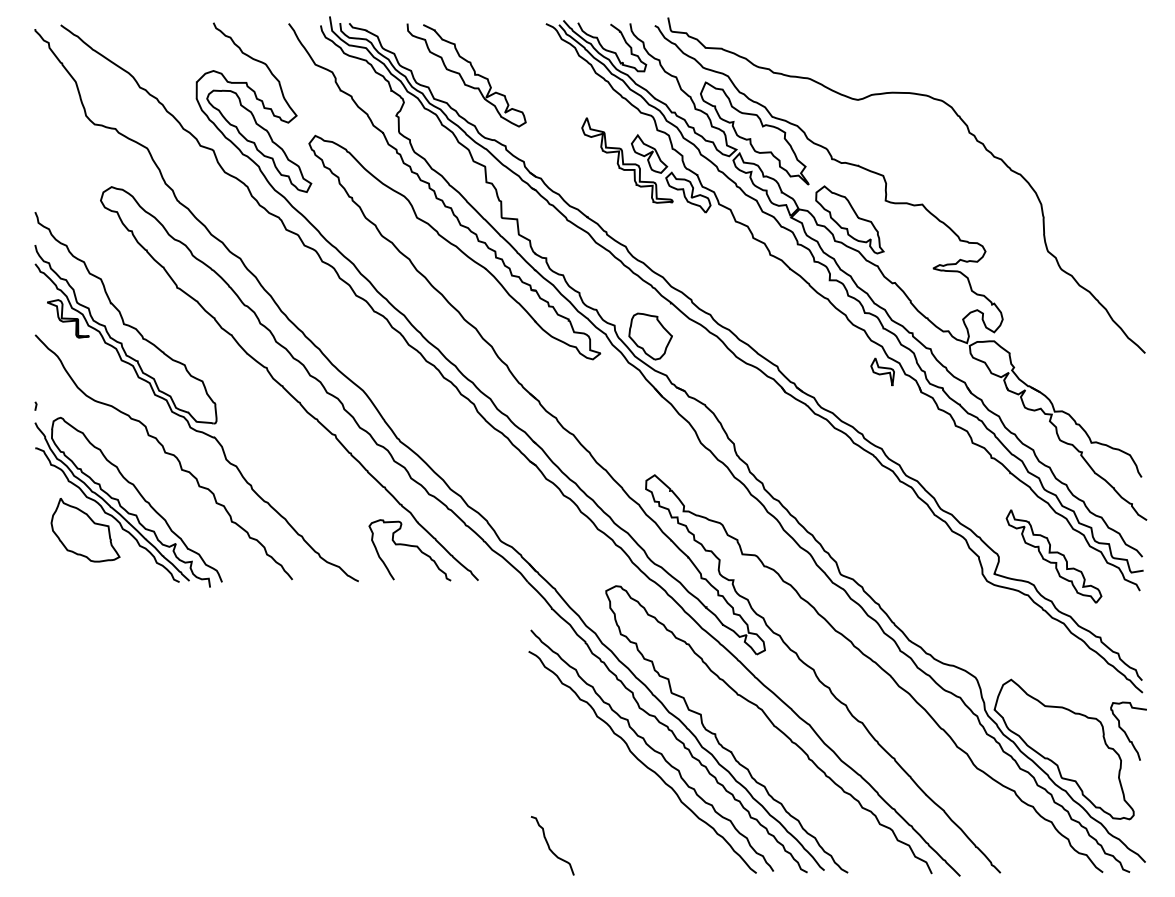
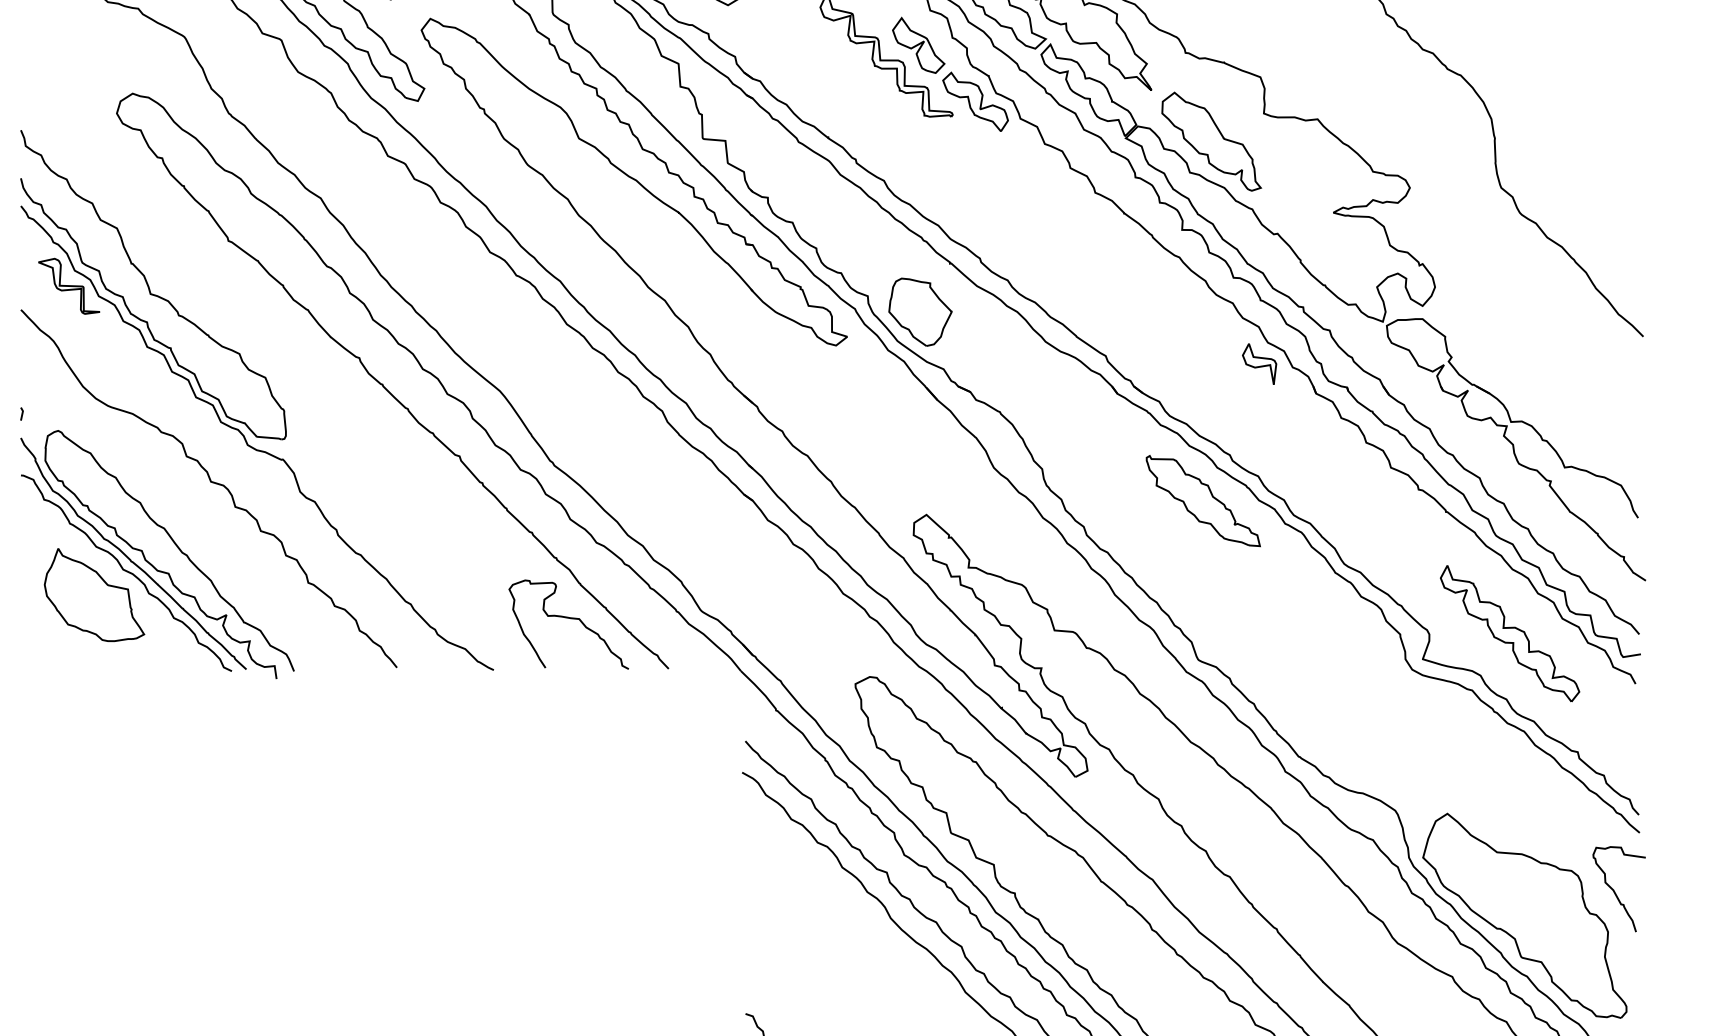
part: (843, 465) -> (1202, 500), added

